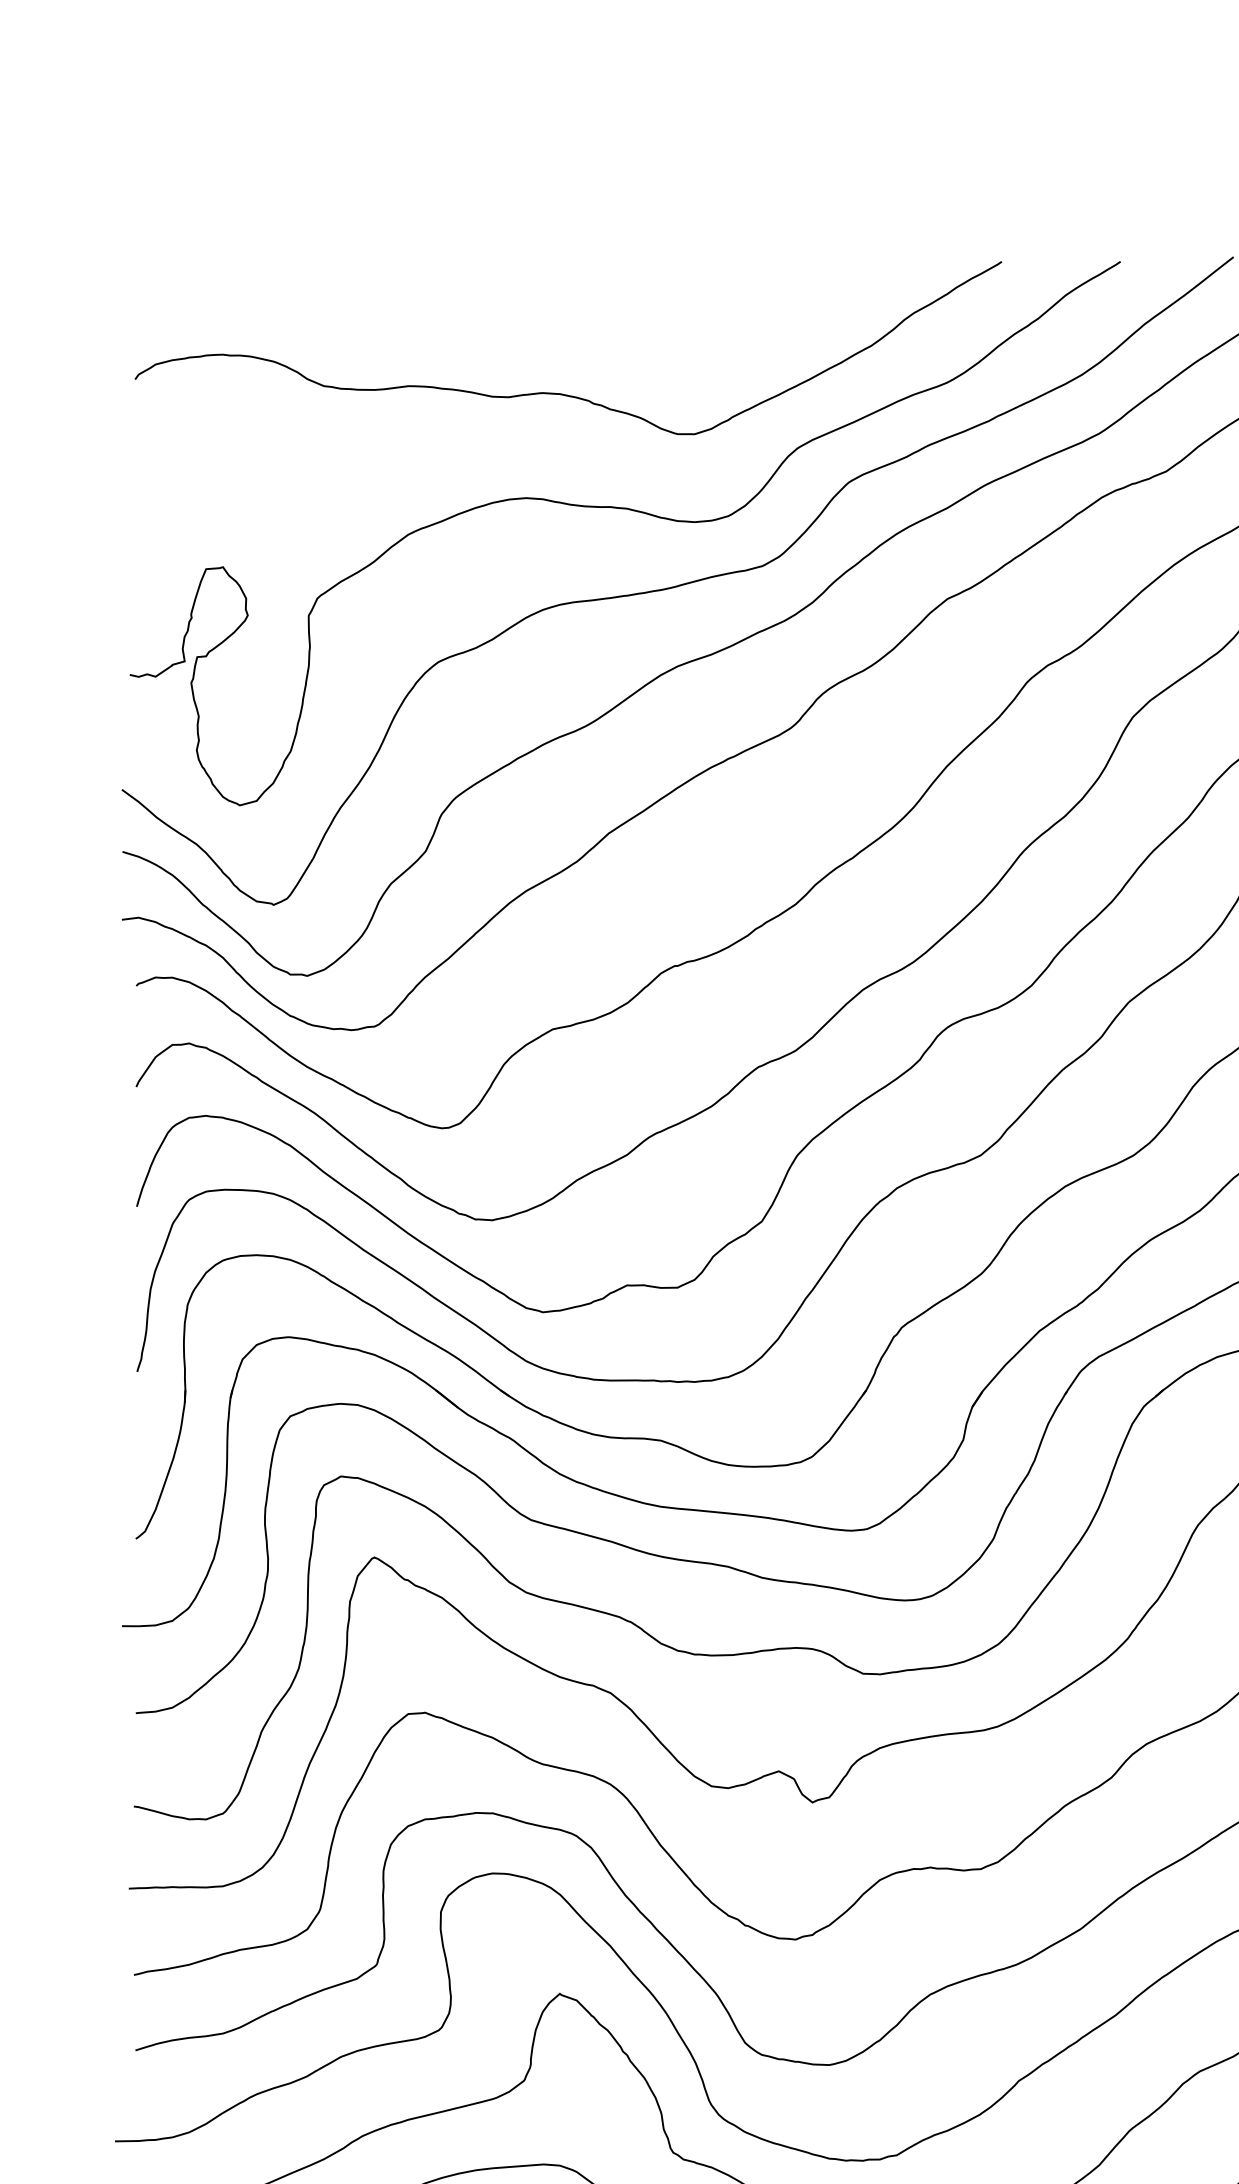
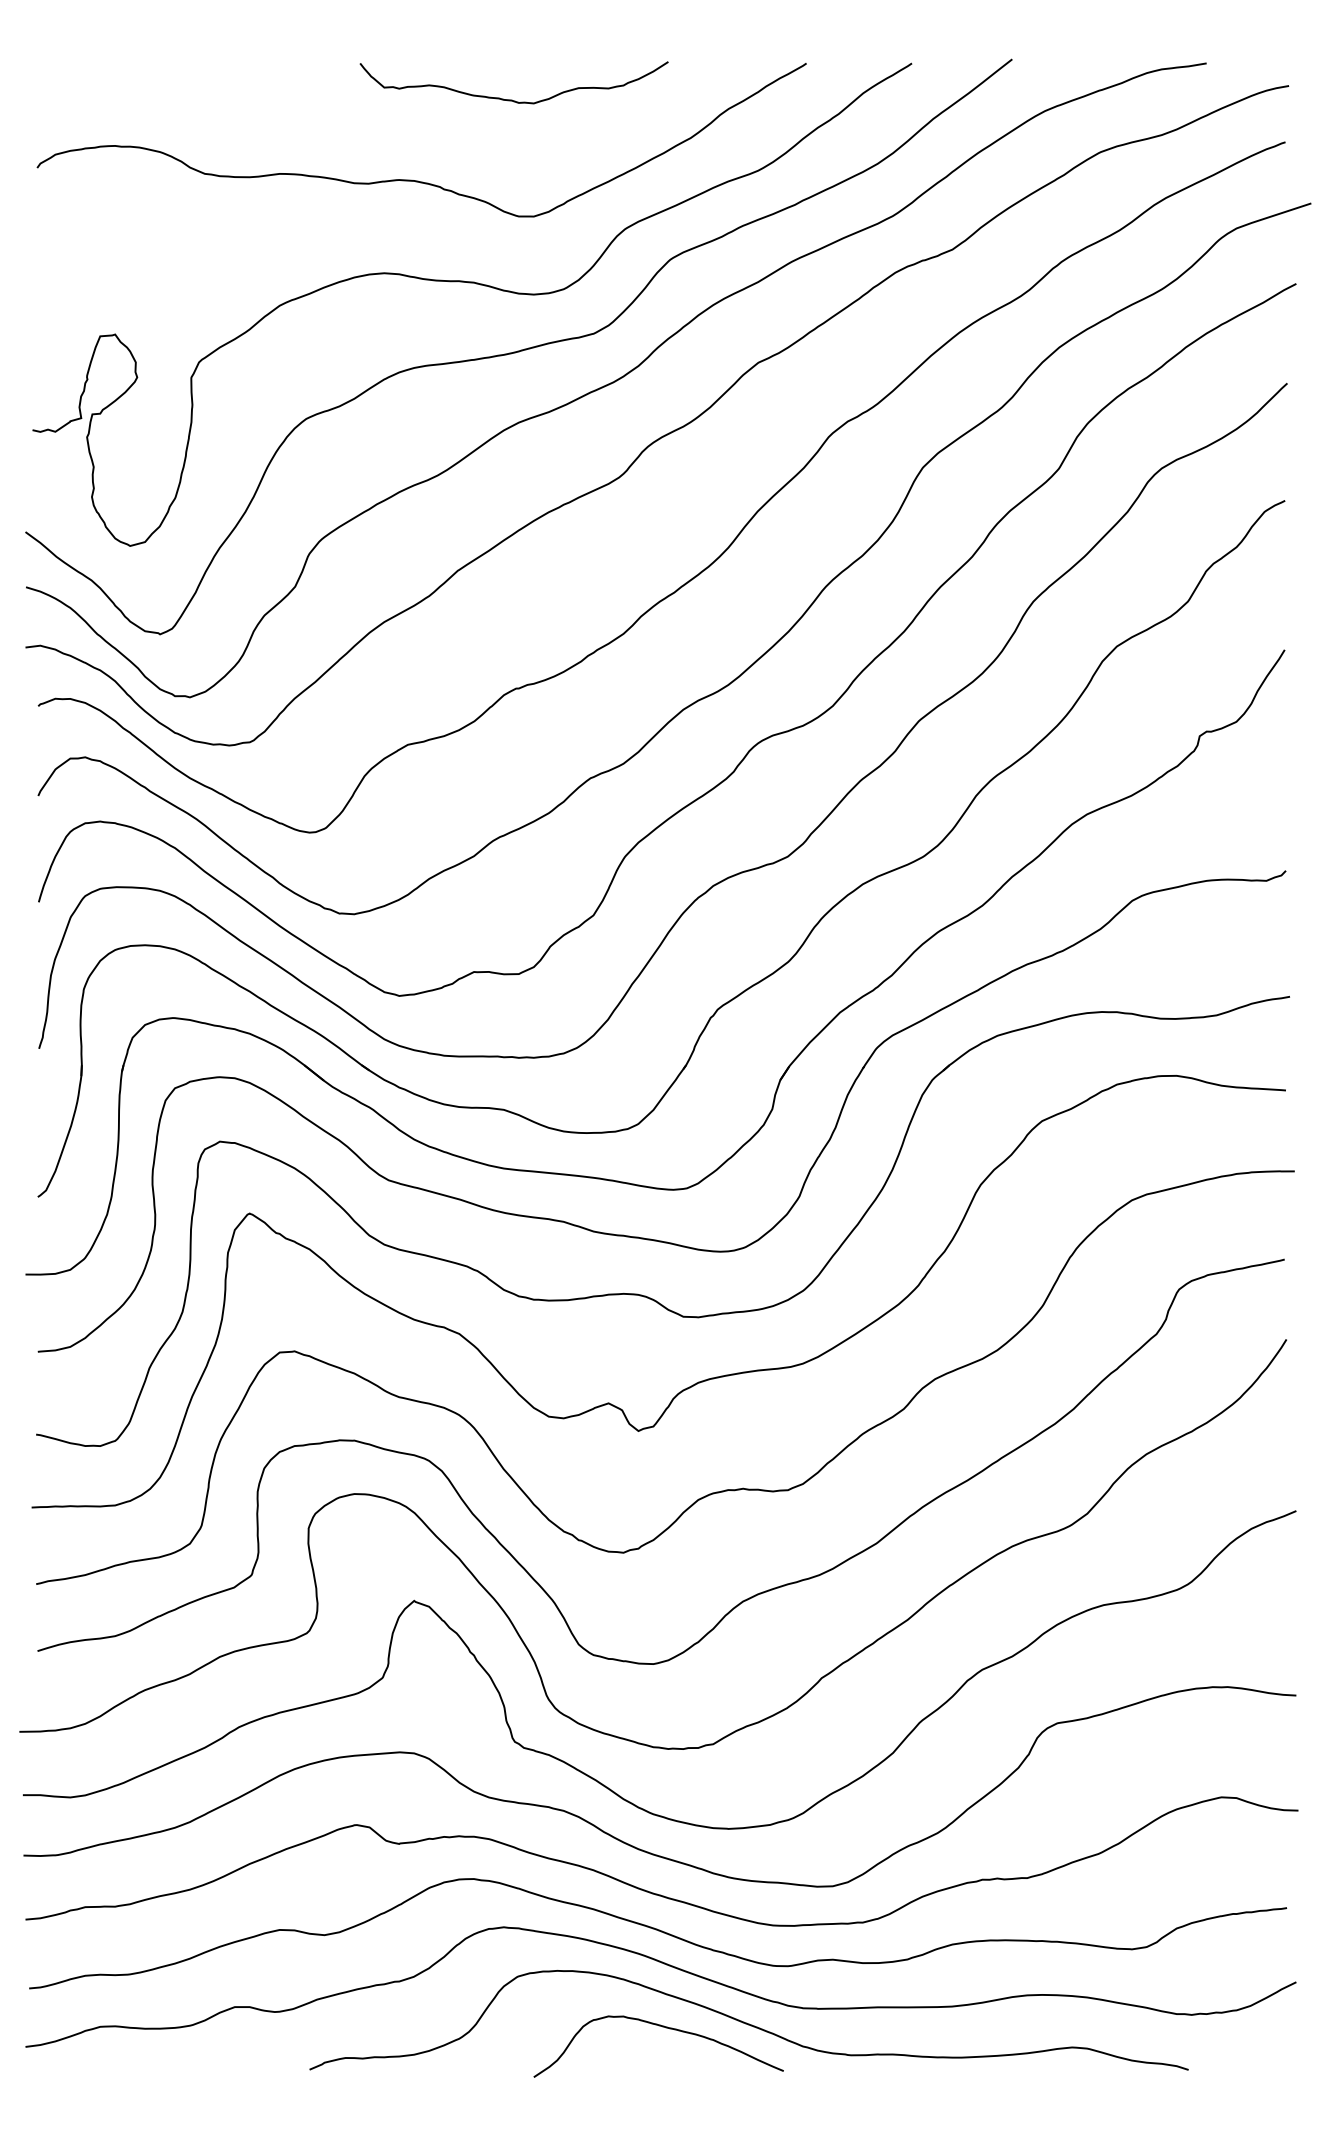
curve: (670, 302) -> (512, 99), added

